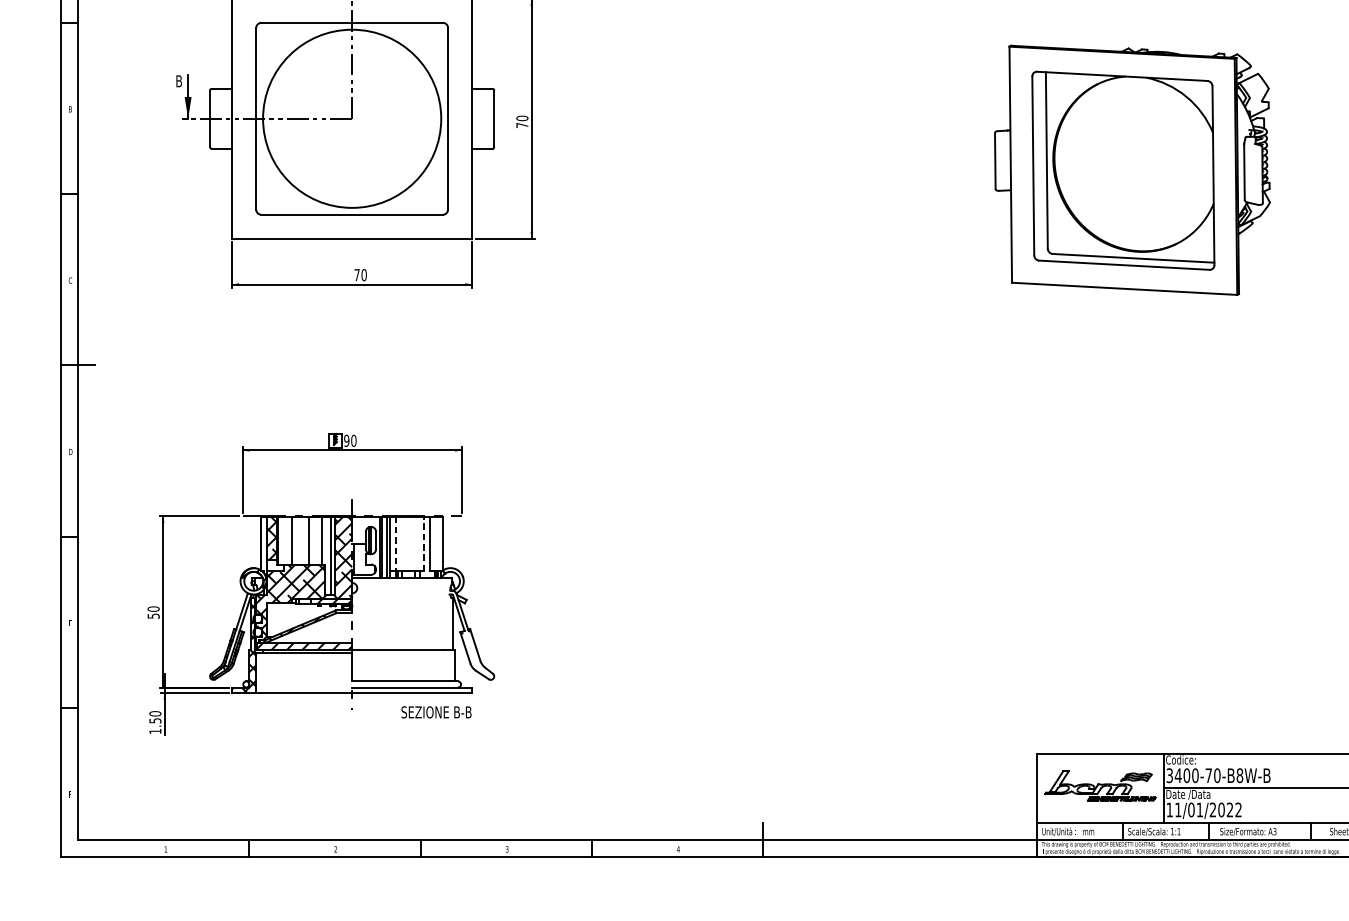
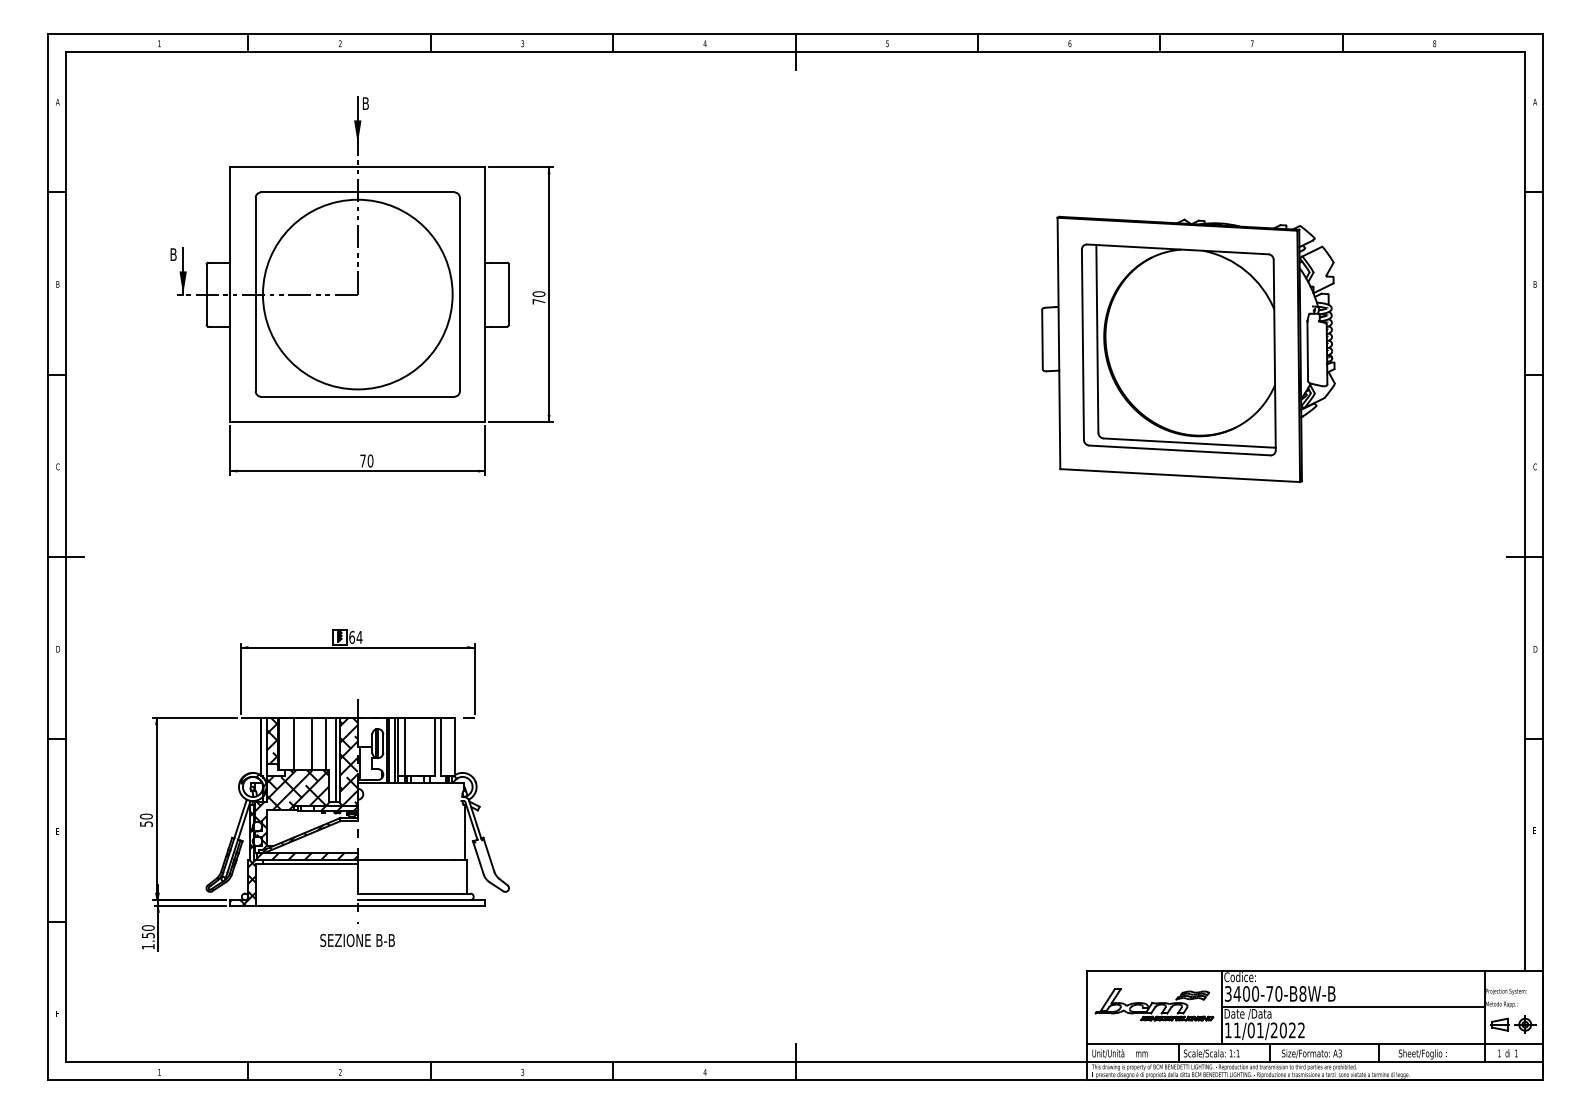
text: (350, 439) -> (355, 636), 90 -> 64
line: (424, 543) -> (434, 746), dashed -> solid
line: (396, 544) -> (404, 747), dashed -> solid
text: (436, 712) -> (357, 940), moved

